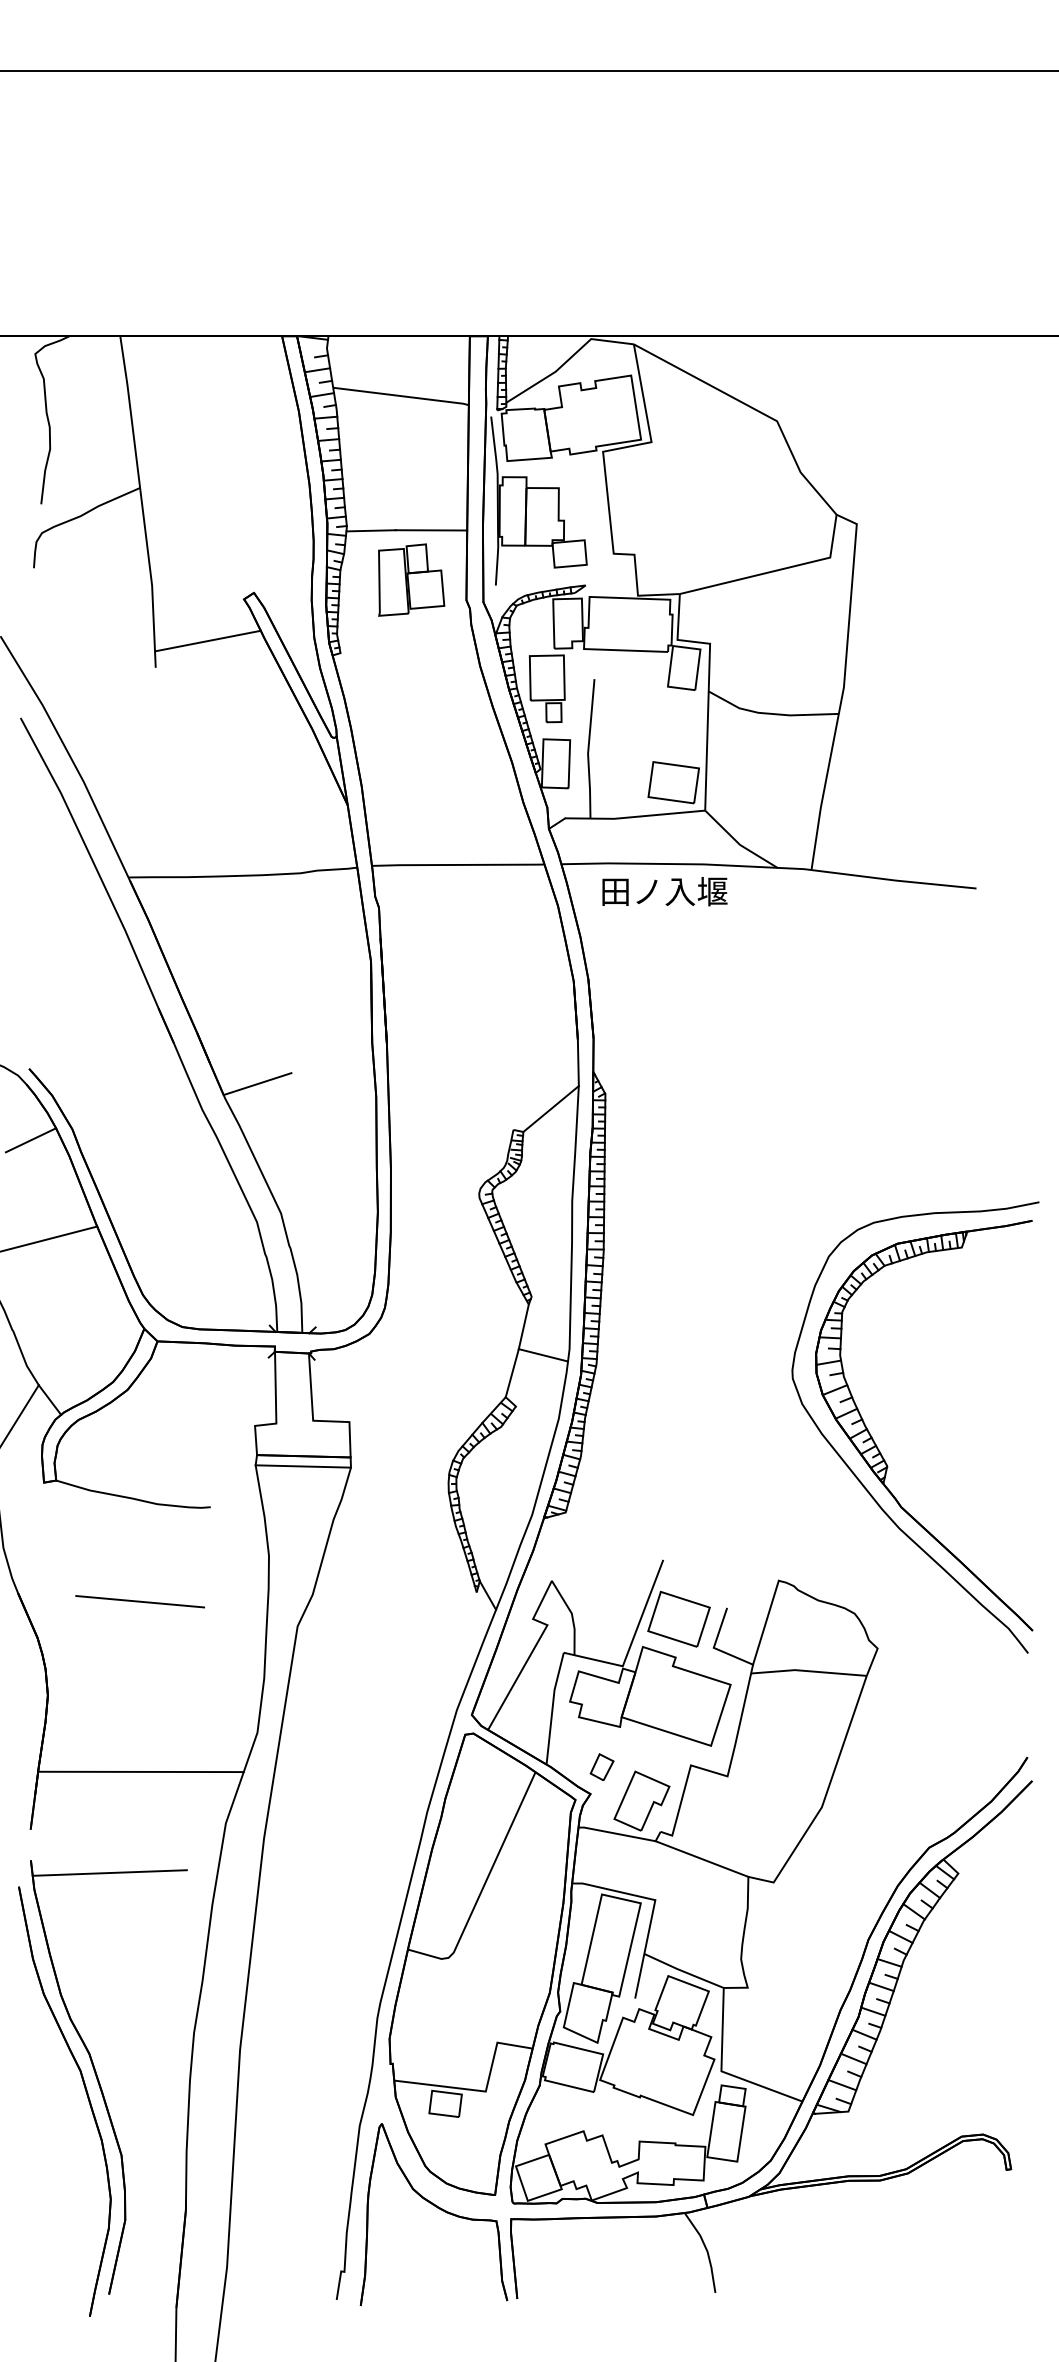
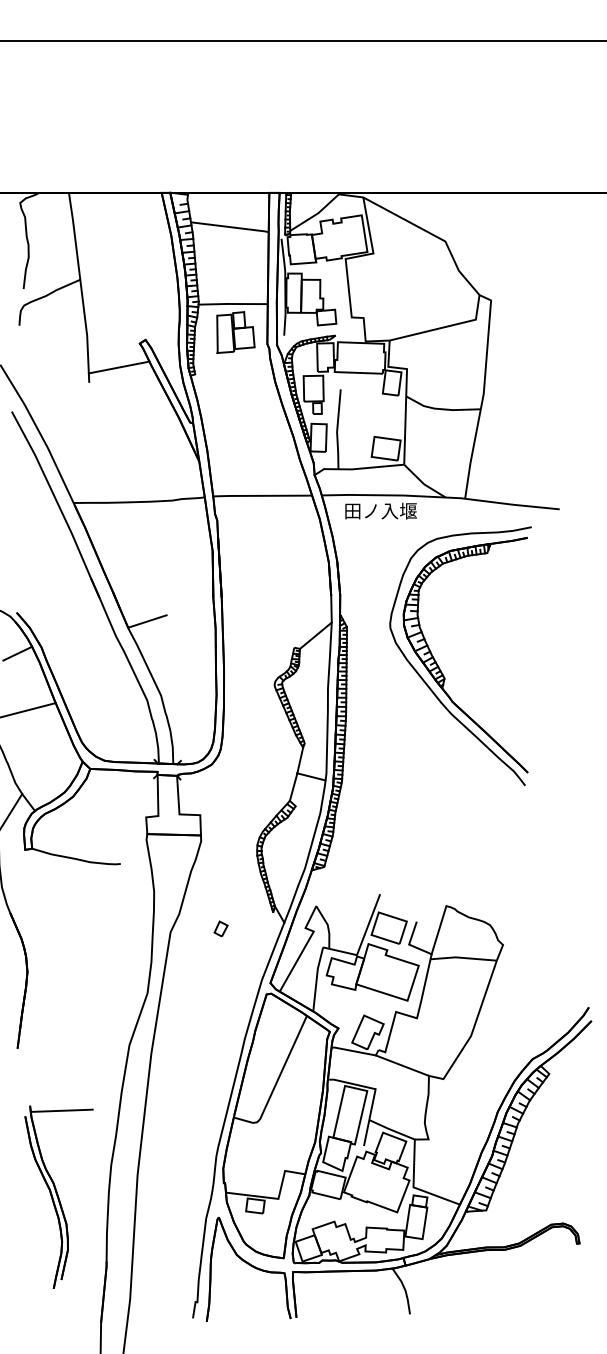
part: (878, 1445) -> (439, 666), moved
line: (302, 1466) -> (173, 840), removed
line: (138, 1600) -> (79, 917), removed
part: (601, 1766) -> (220, 928), moved
line: (140, 1771) -> (80, 1015), removed
part: (102, 2089) -> (58, 1197), size x0.7

